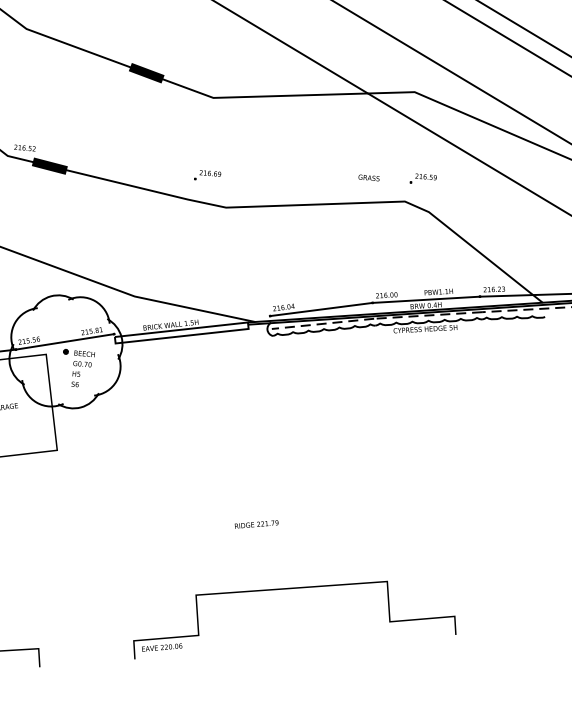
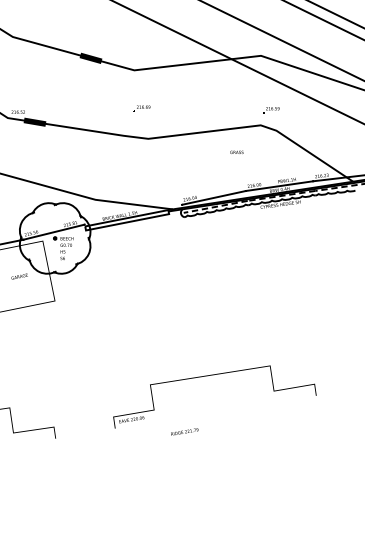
part: (206, 175) -> (141, 108), moved
text: (368, 176) -> (236, 151), moved
text: (256, 523) -> (184, 431), moved

